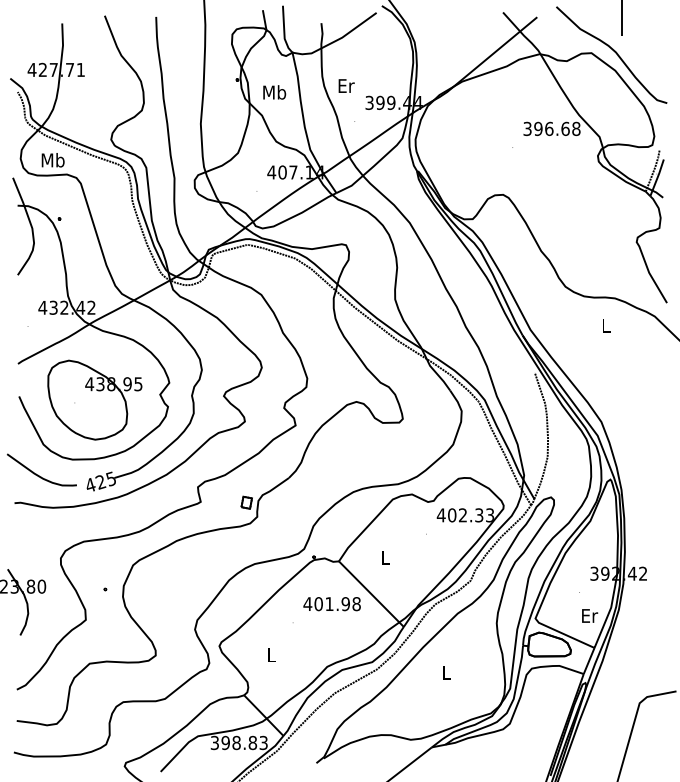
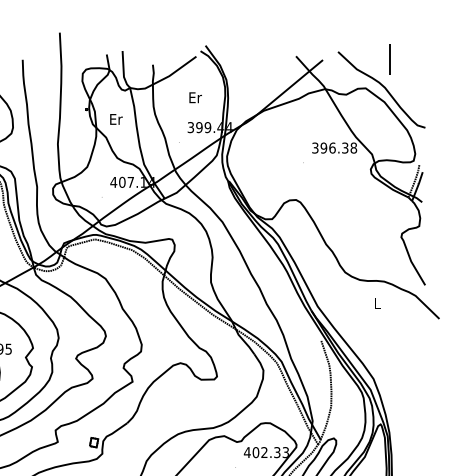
text: (346, 85) -> (195, 97), moved
text: (274, 92) -> (115, 119), Mb -> Er
text: (565, 128) -> (345, 147), 396.68 -> 396.38

